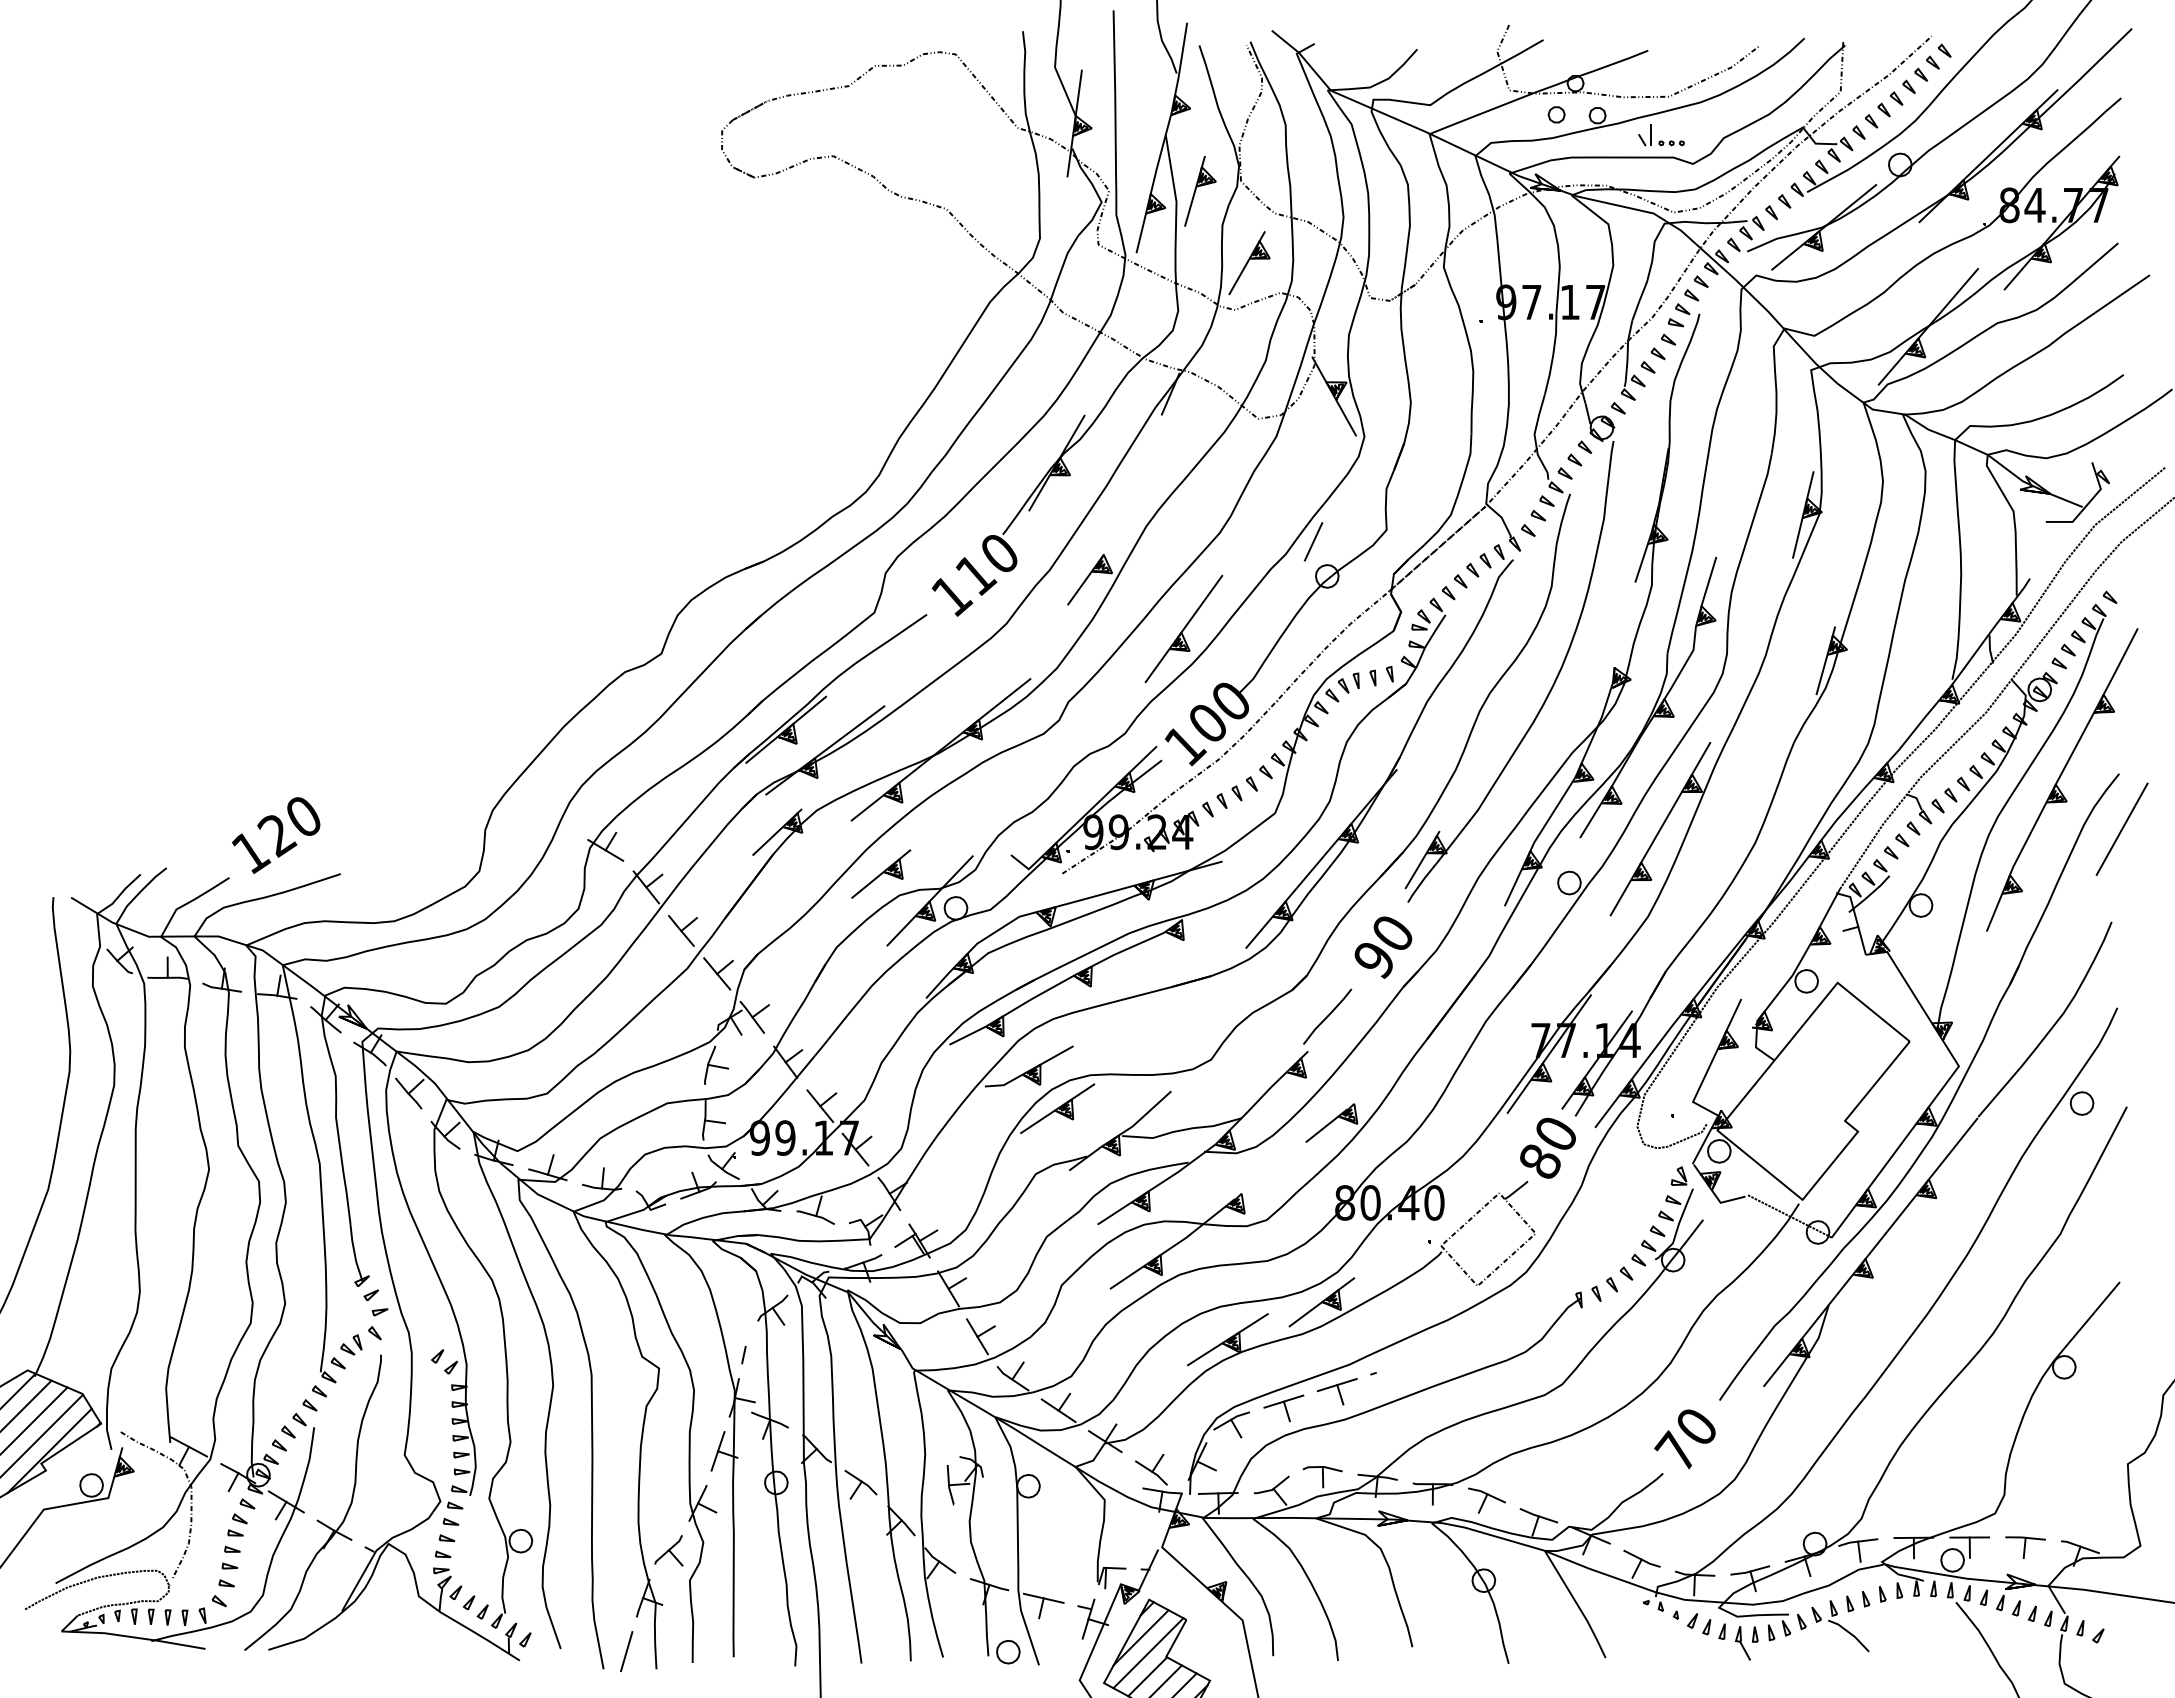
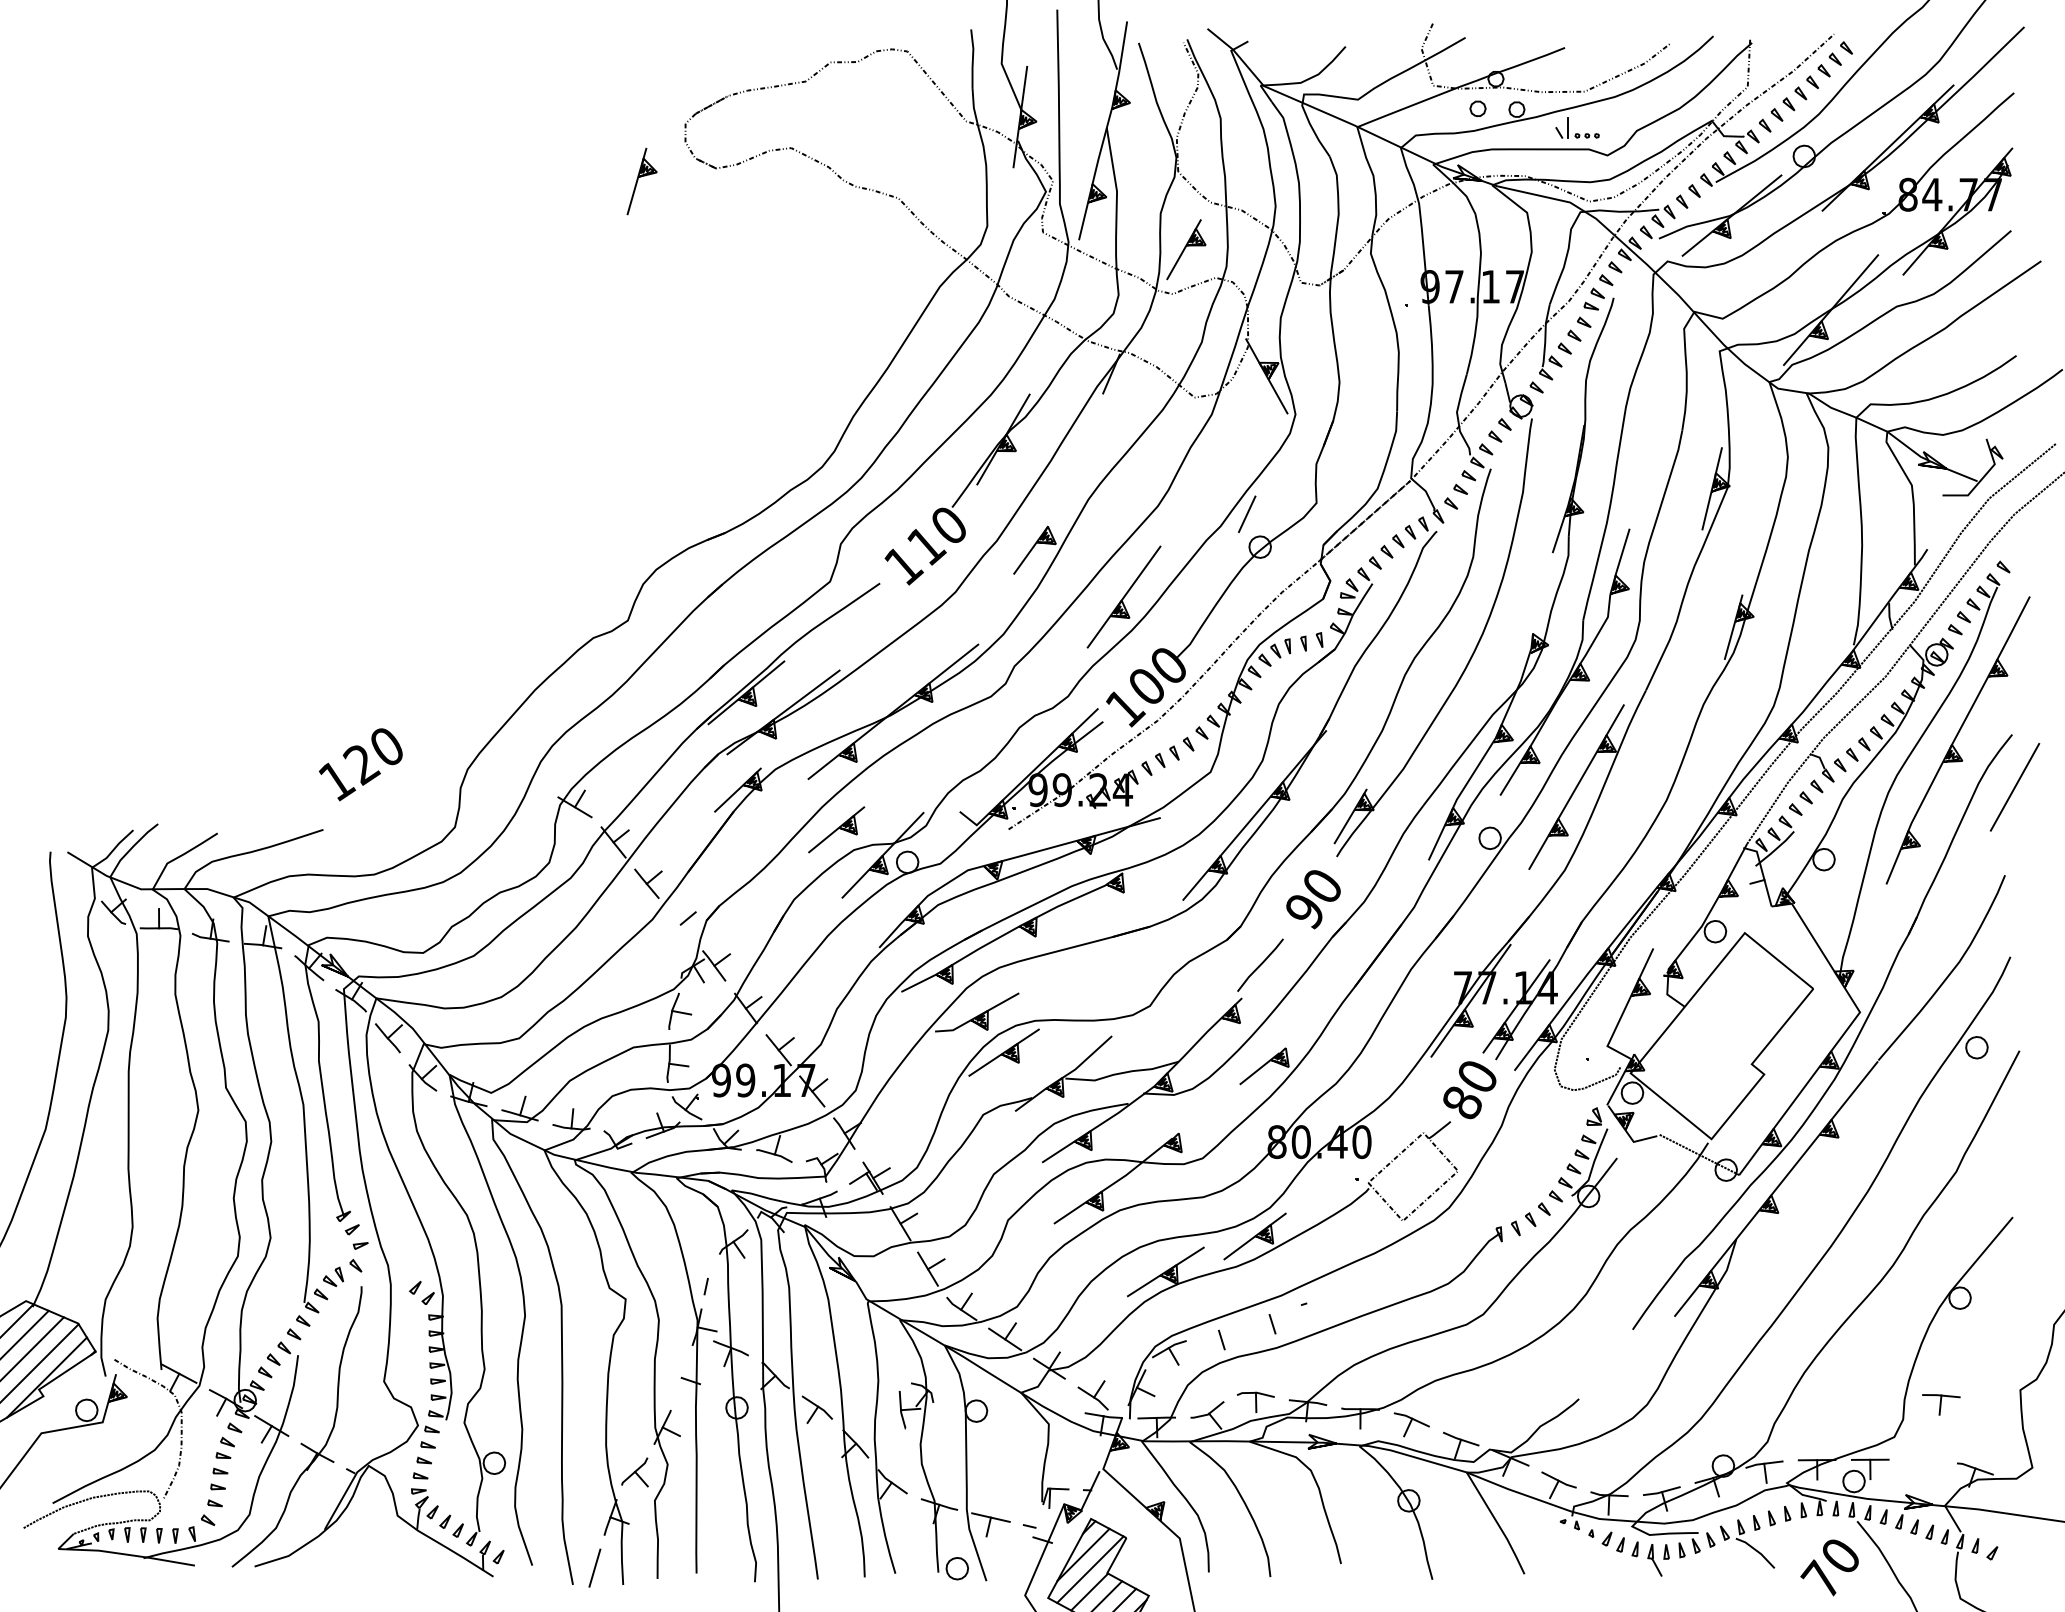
part: (1200, 191) -> (642, 181), moved
text: (276, 835) -> (361, 764), moved
line: (717, 973) -> (681, 924), removed
line: (1336, 1385) -> (1268, 1315), removed
line: (1283, 1401) -> (1218, 1330), removed
text: (1684, 1439) -> (1829, 1568), moved
line: (717, 1451) -> (681, 1378), removed
part: (2025, 1547) -> (1941, 1404), moved
line: (1088, 1618) -> (1033, 1536), removed

